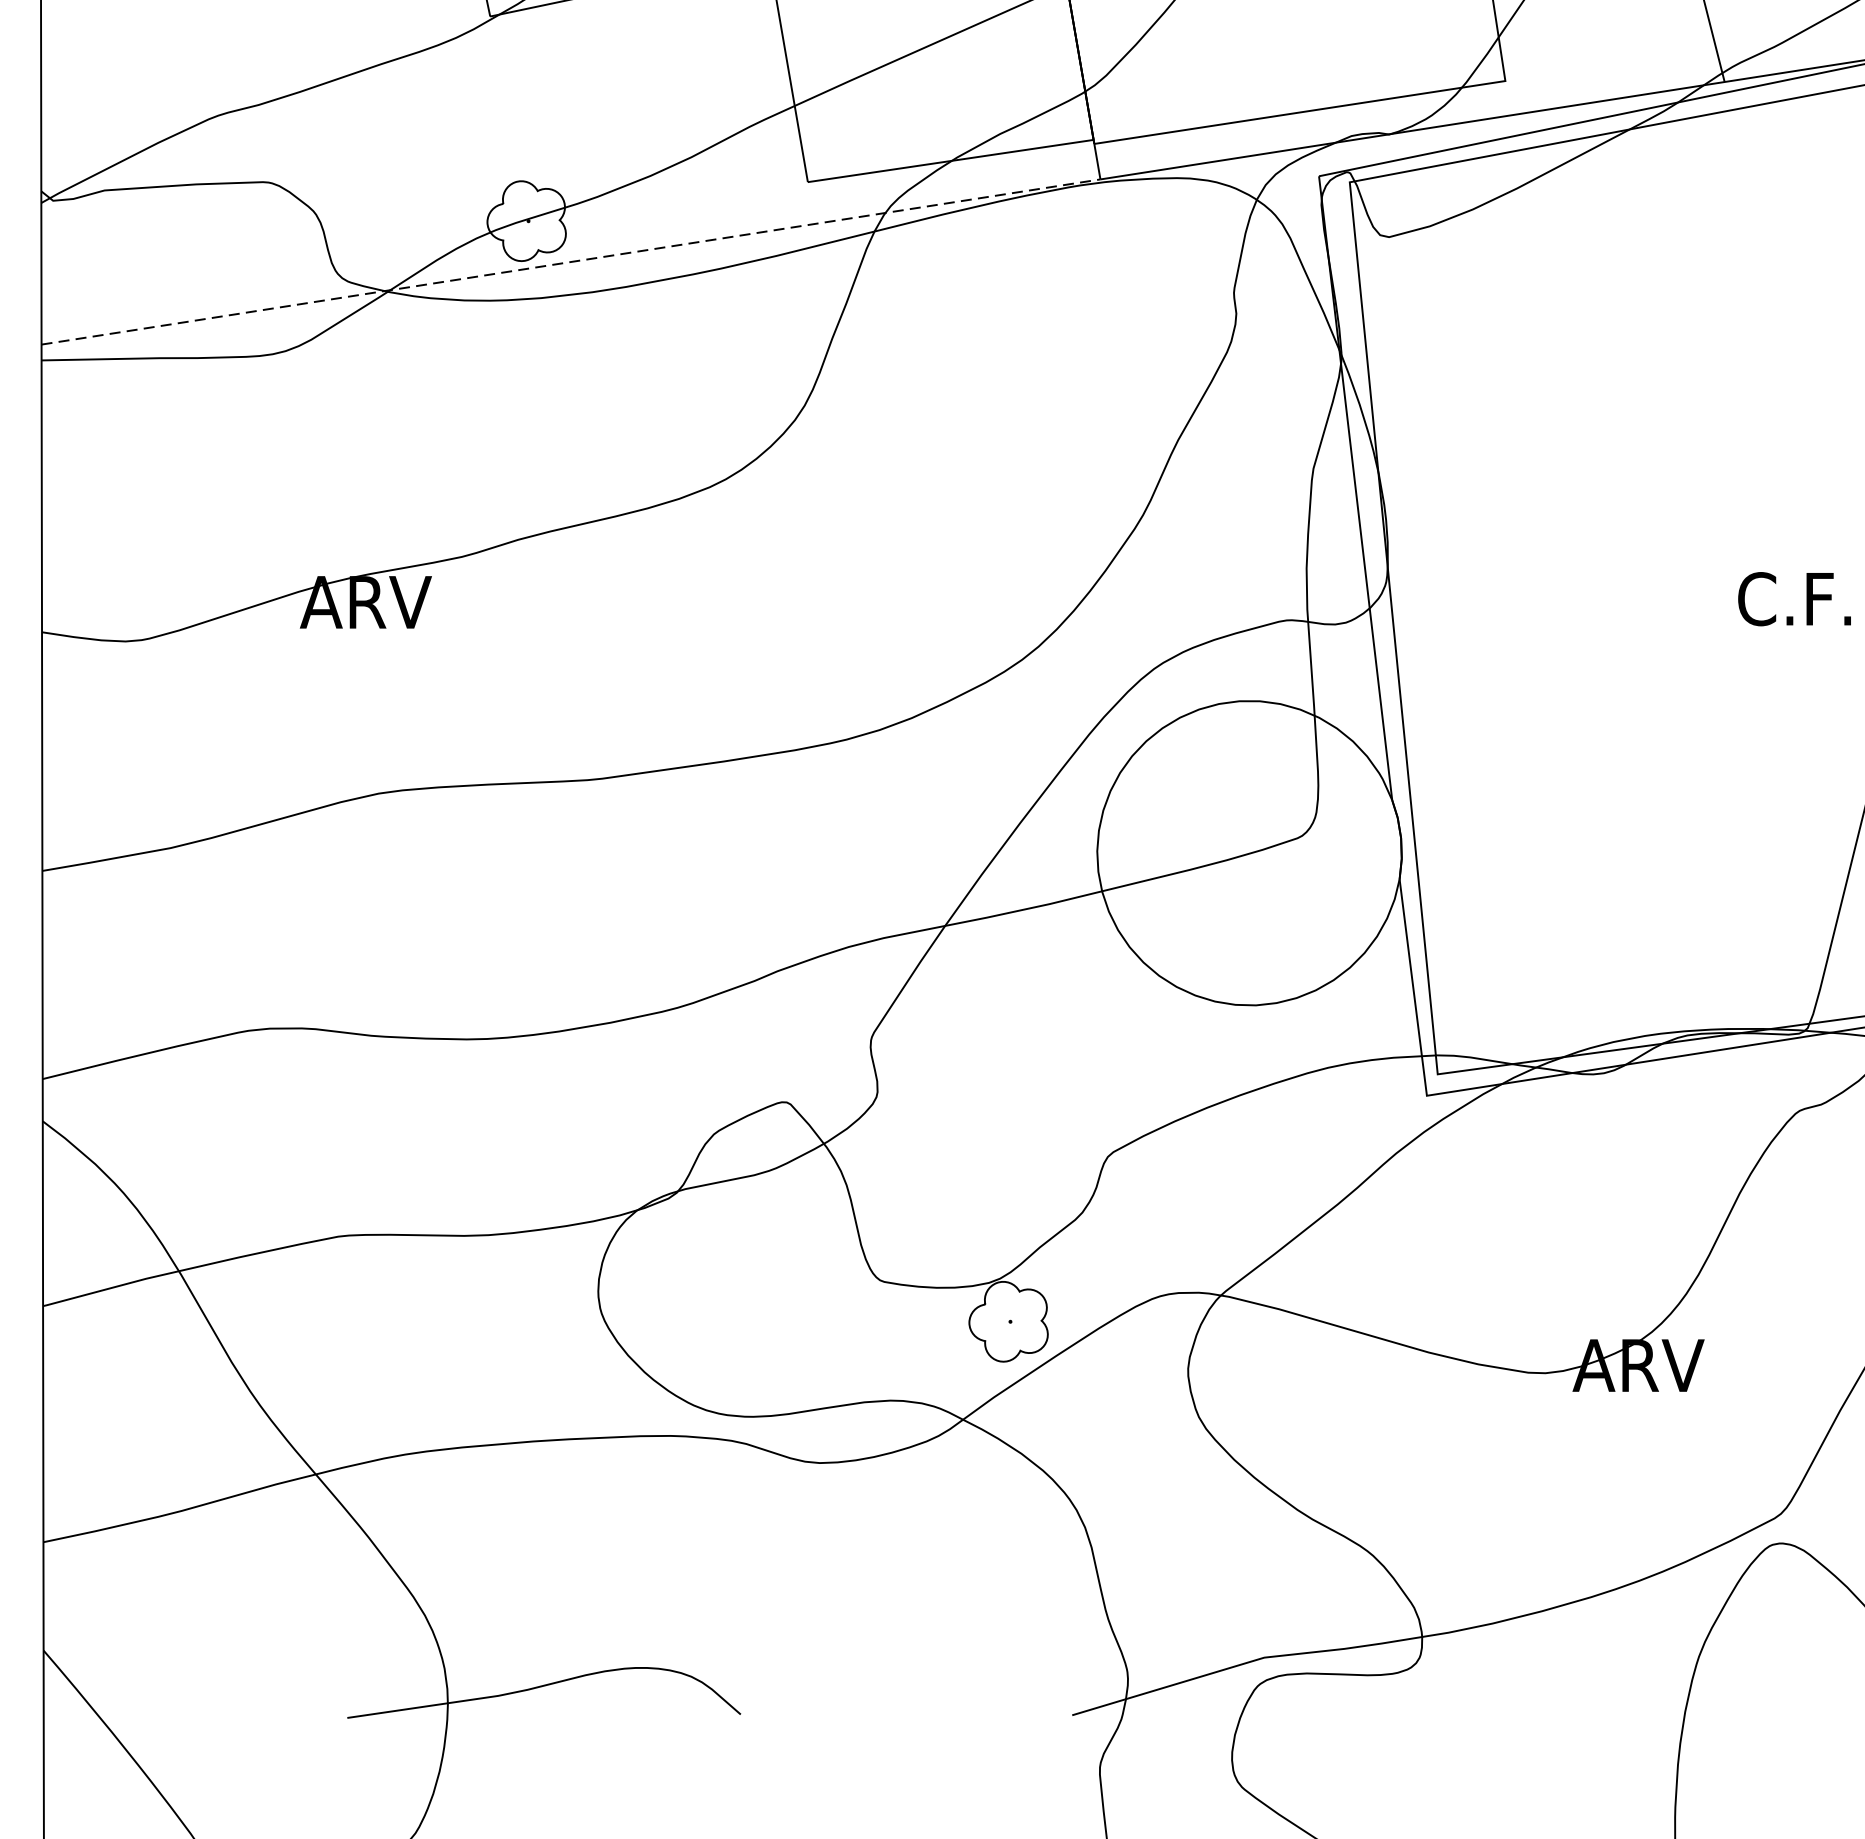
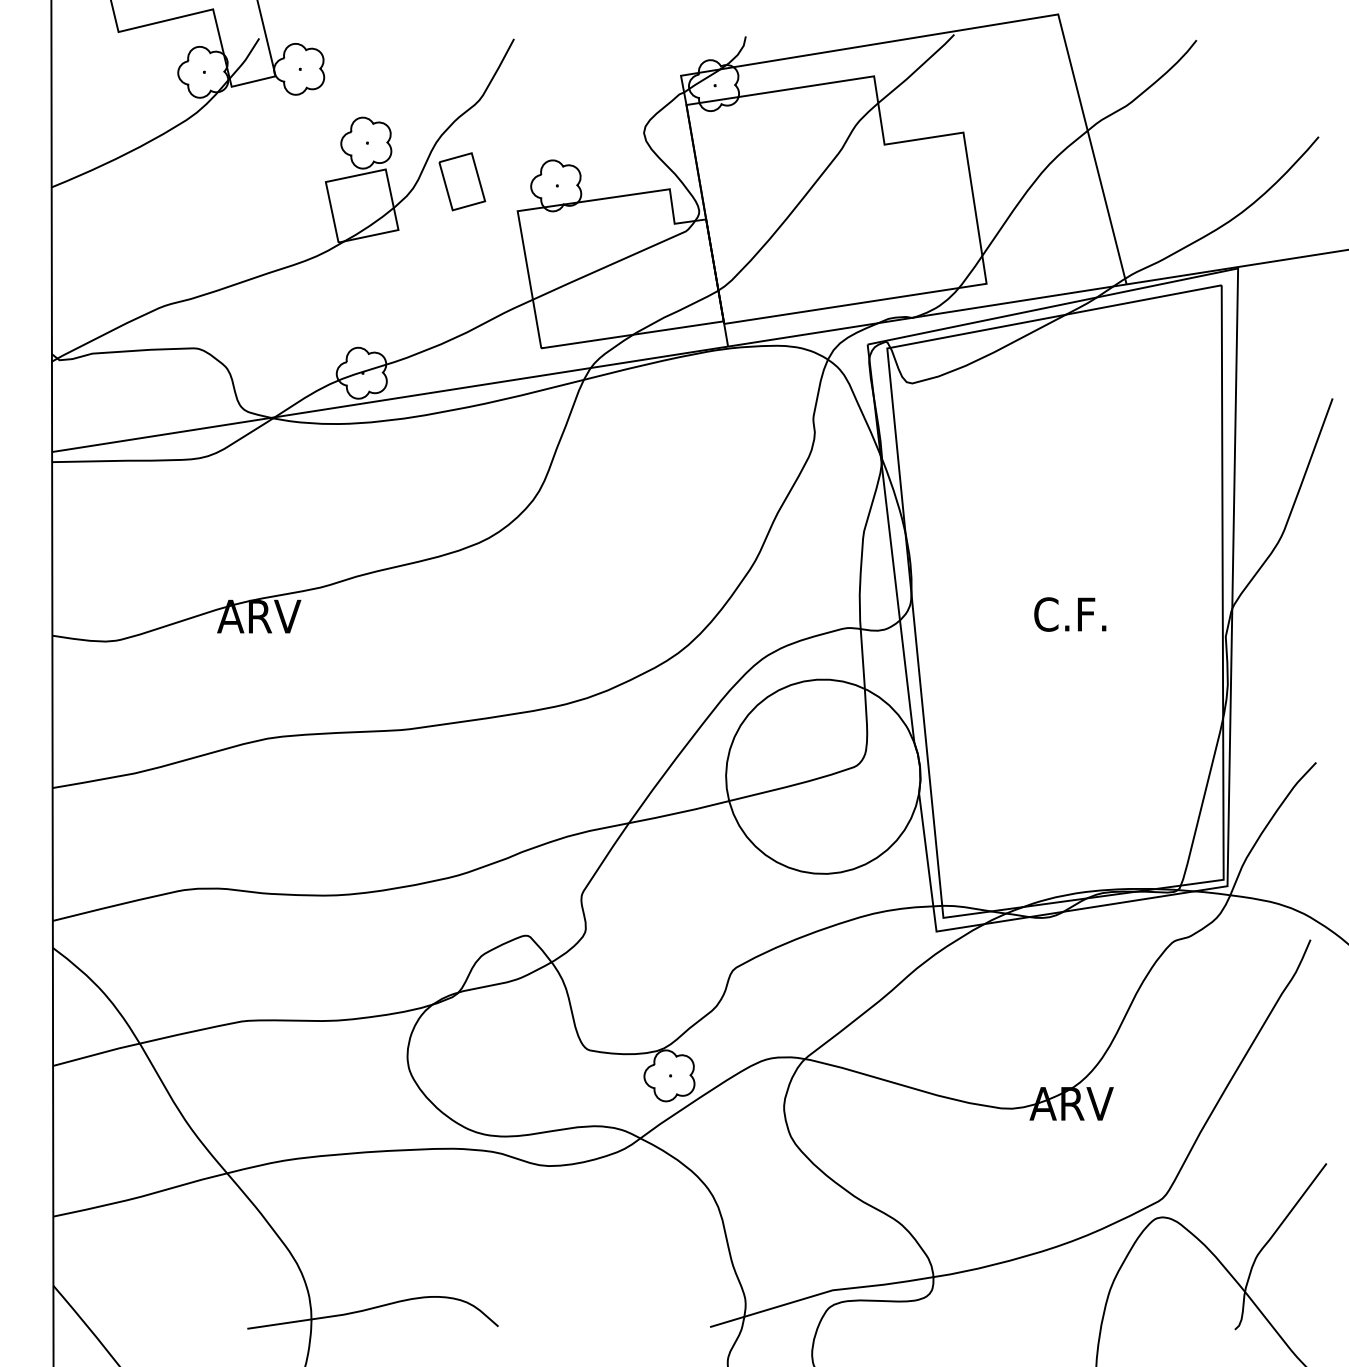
line: (571, 262) -> (390, 399), dashed -> solid
text: (1794, 599) -> (1070, 614), moved

